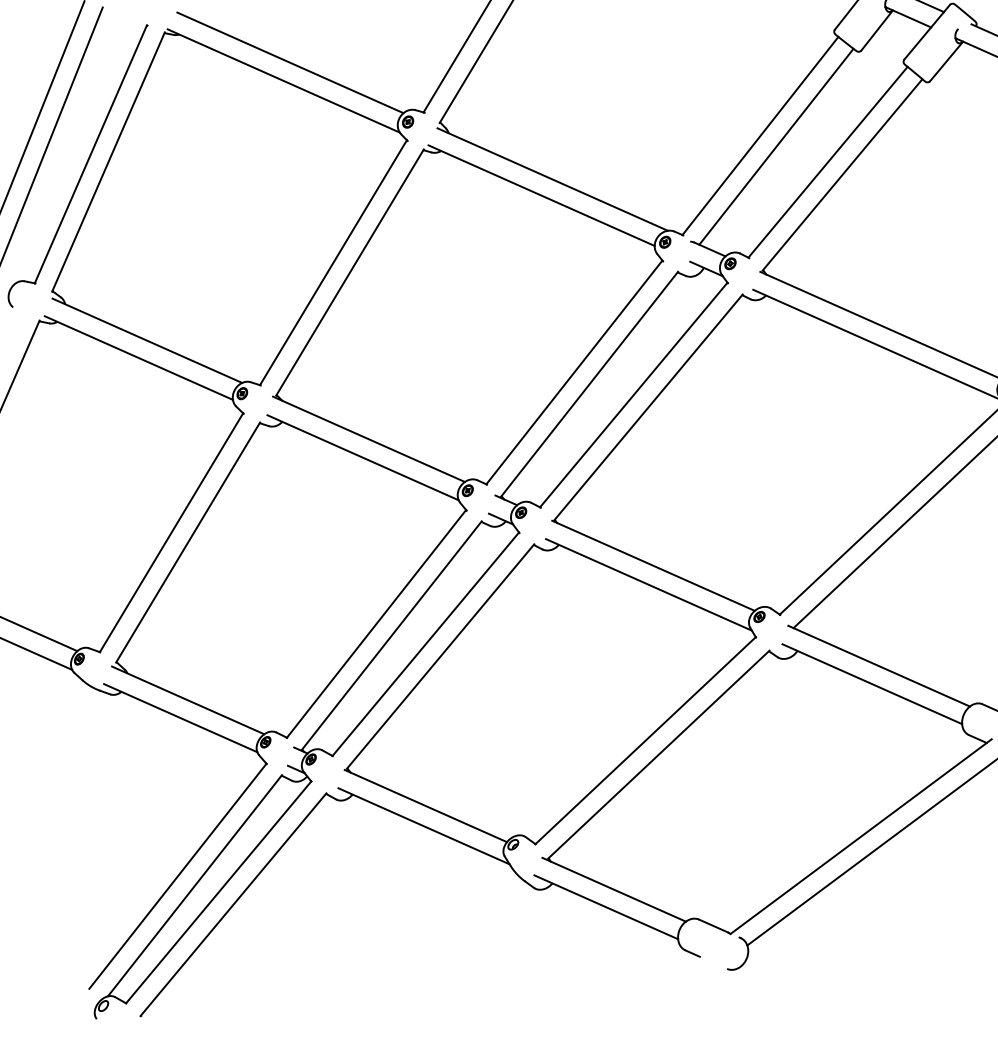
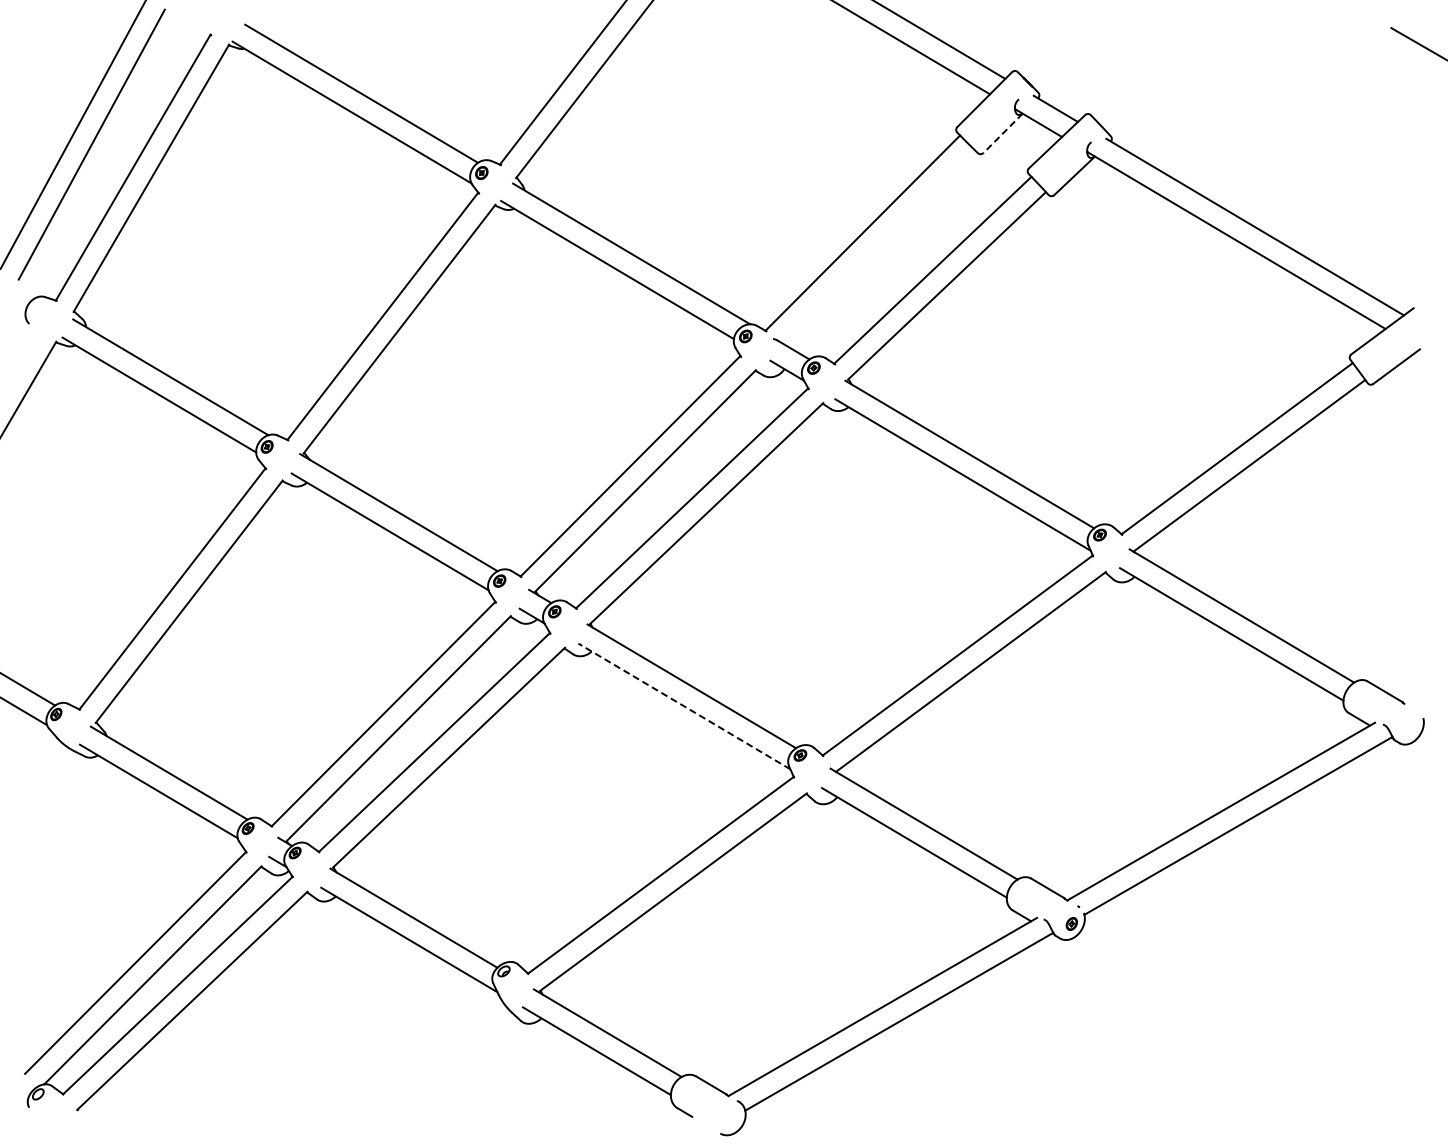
line: (877, 30) -> (1003, 133), solid -> dashed
line: (776, 146) -> (878, 246), removed
line: (648, 585) -> (683, 706), solid -> dashed

